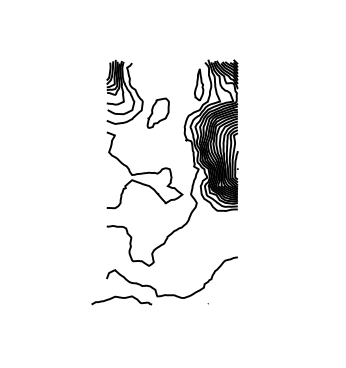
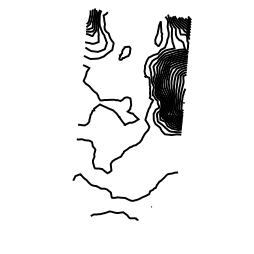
part: (157, 112) -> (124, 52), size x0.6
curve: (121, 298) -> (114, 213), moved

